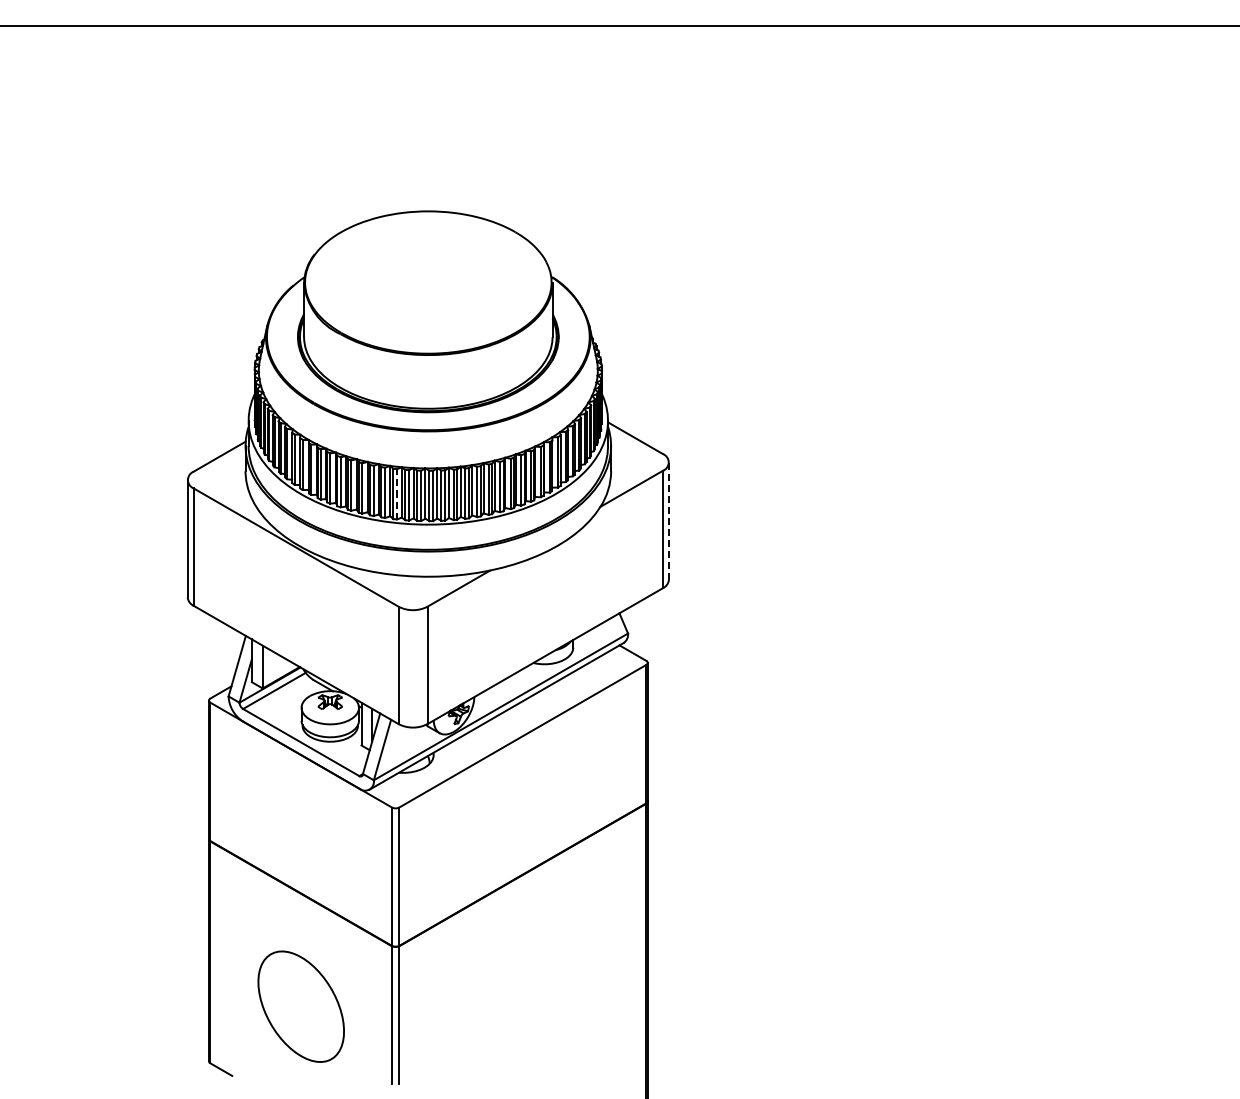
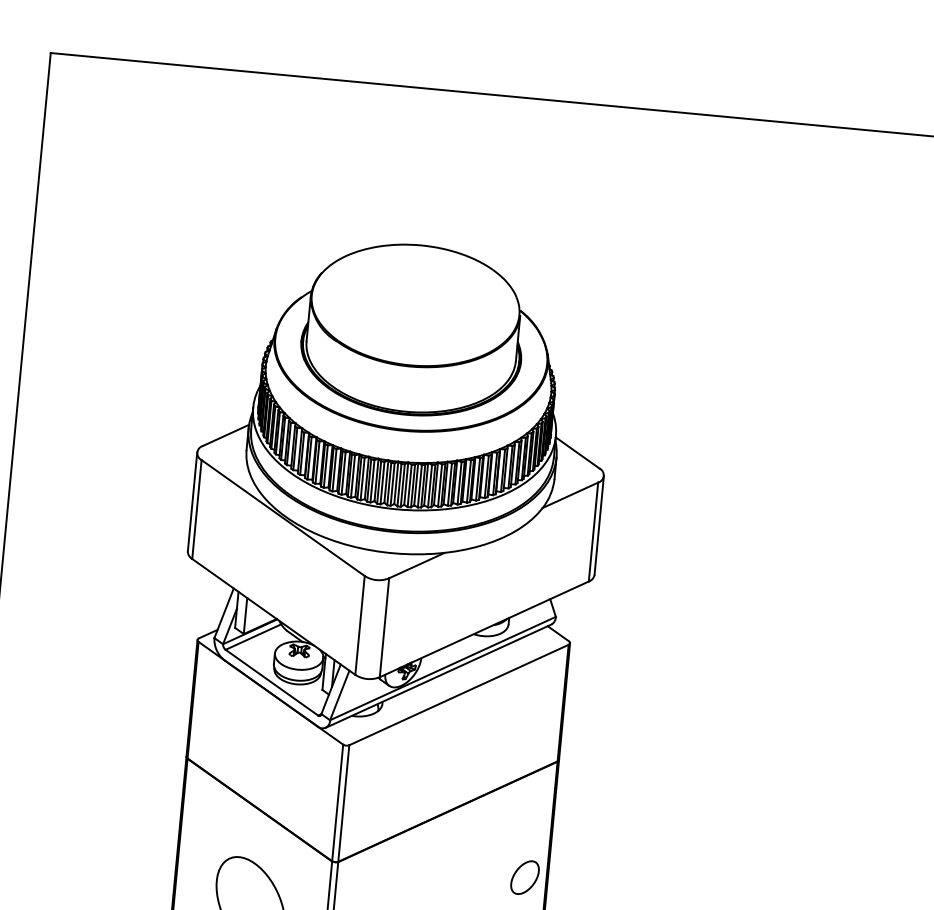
line: (397, 493) -> (372, 480), dashed -> solid
line: (668, 521) -> (598, 525), dashed -> solid
part: (620, 943) -> (524, 877), added

